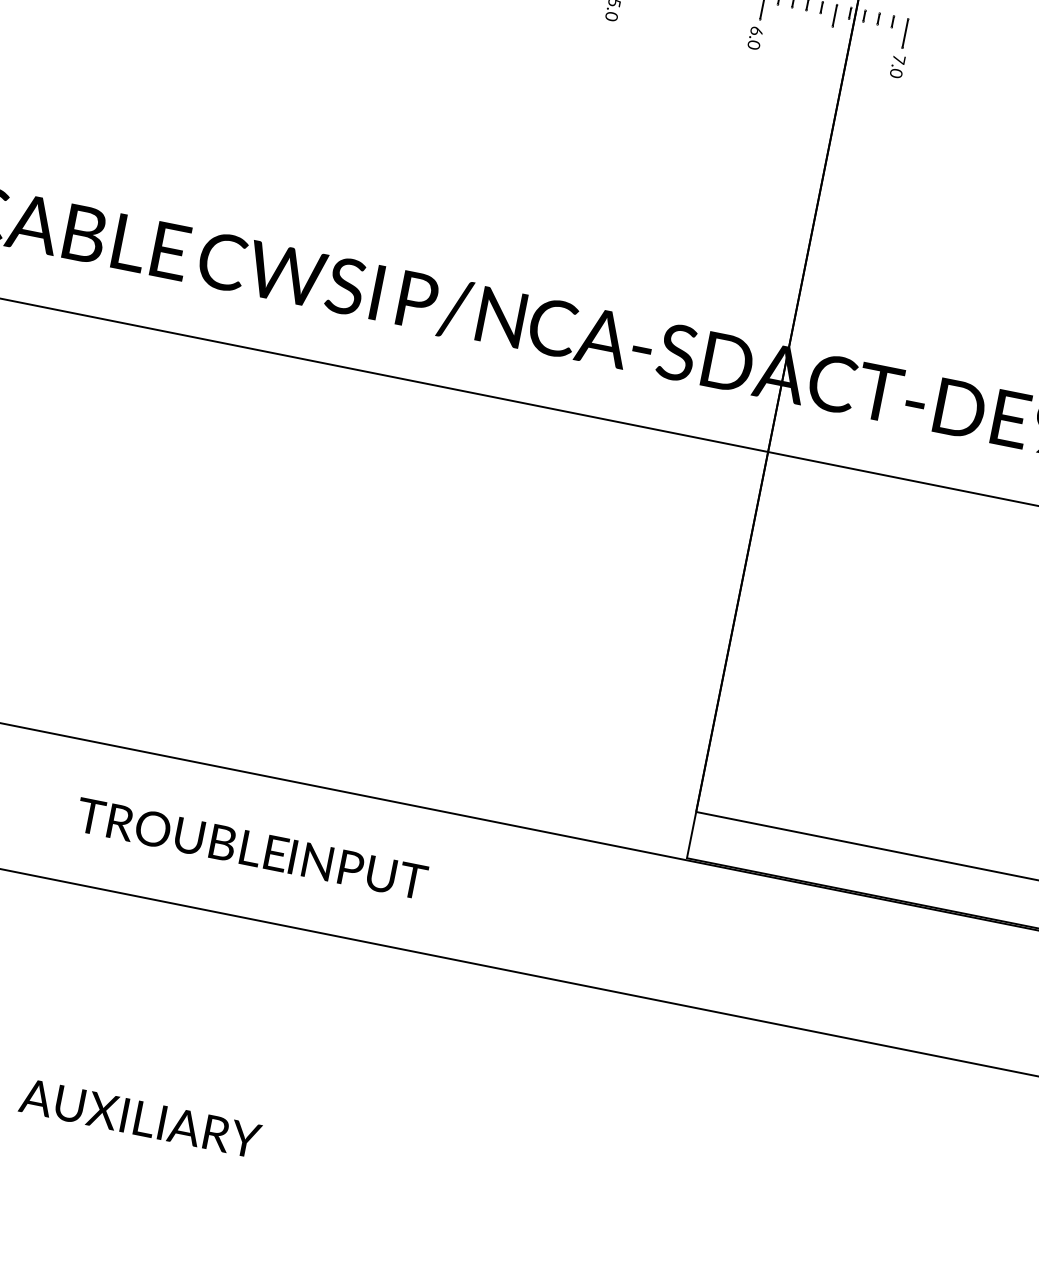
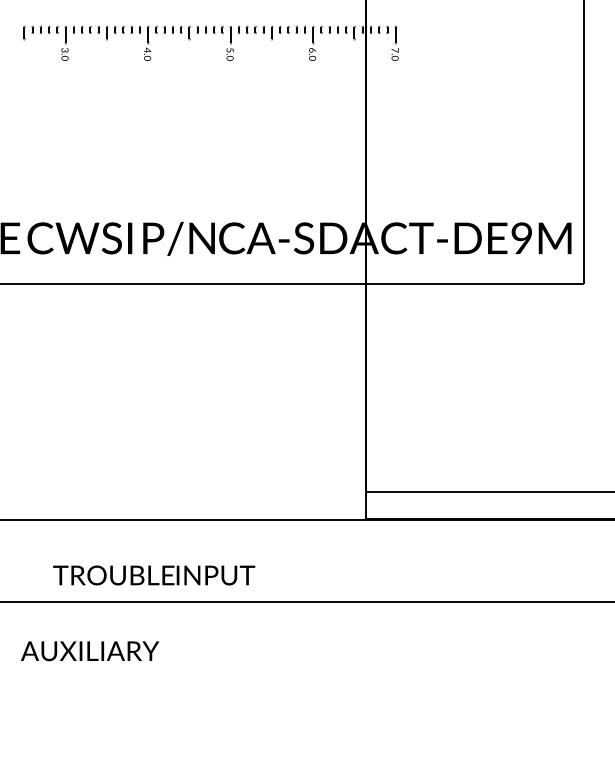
text: (252, 848) -> (154, 575), moved
text: (140, 1119) -> (90, 651), moved

